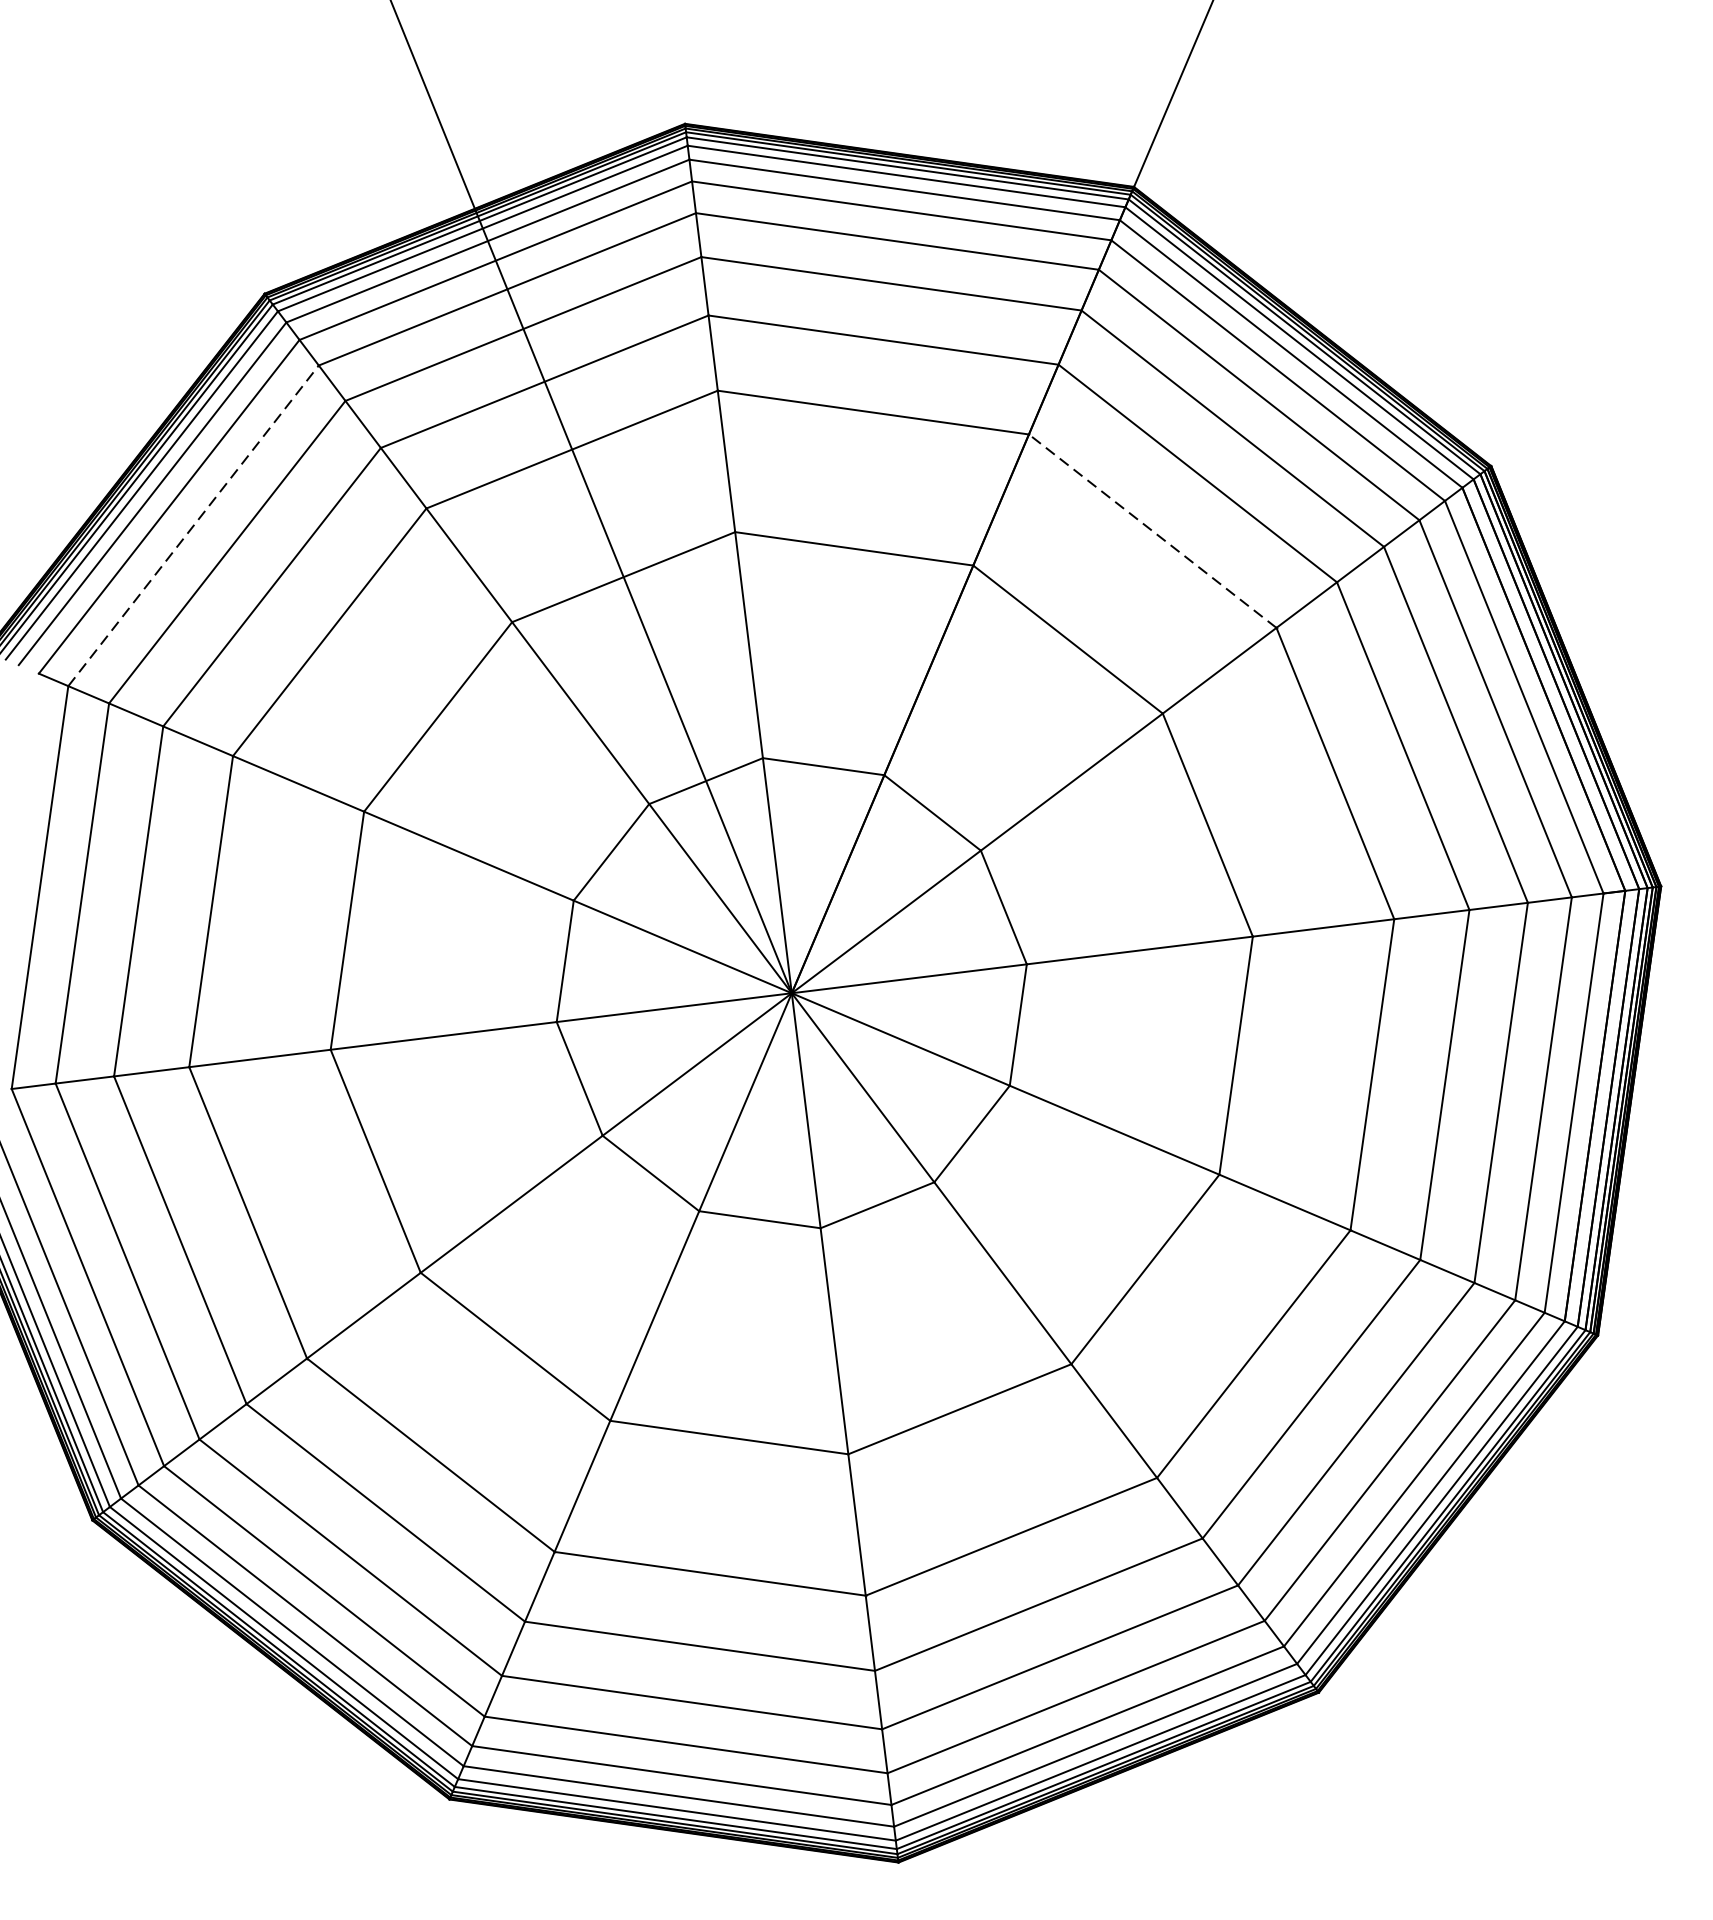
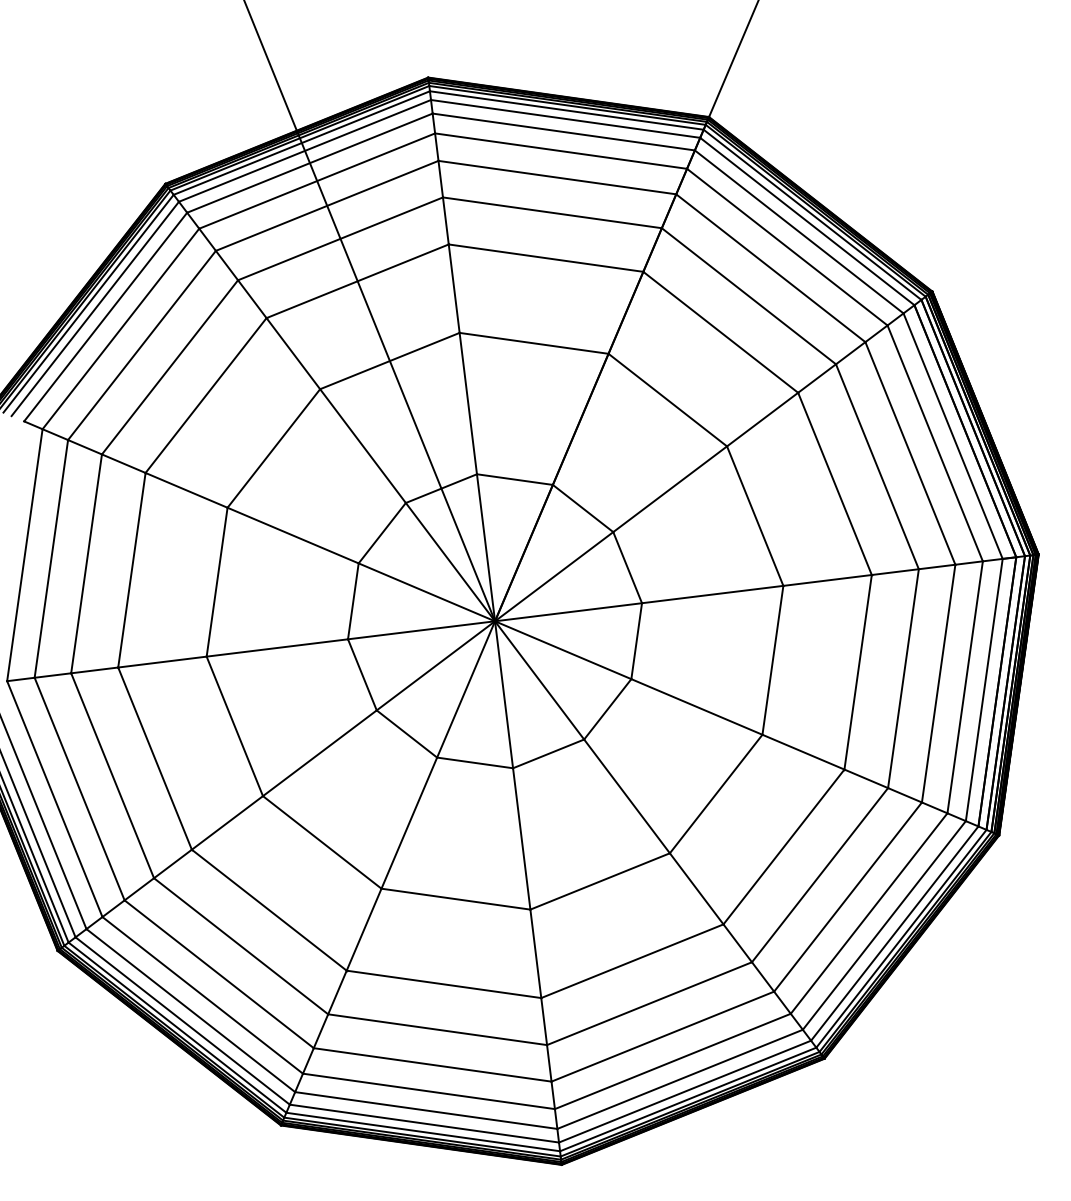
line: (194, 525) -> (121, 328), dashed -> solid
line: (1152, 531) -> (720, 332), dashed -> solid

